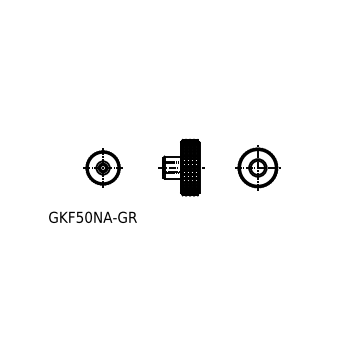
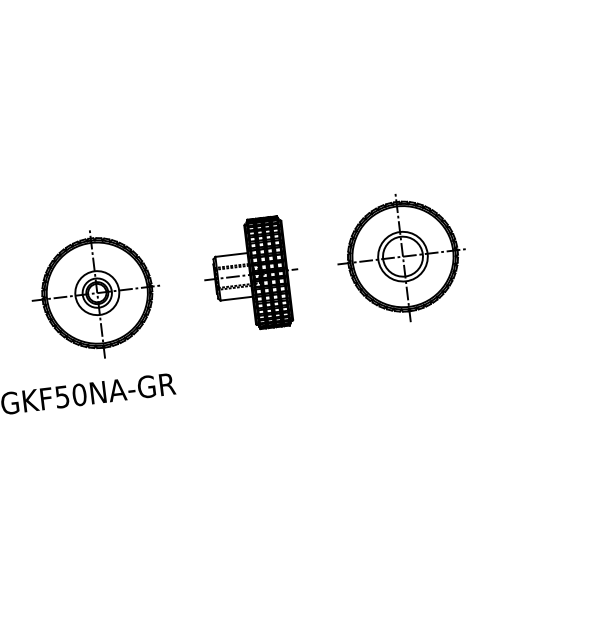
part: (102, 168) -> (95, 295), size x1.67
part: (257, 168) -> (402, 258), size x1.43

